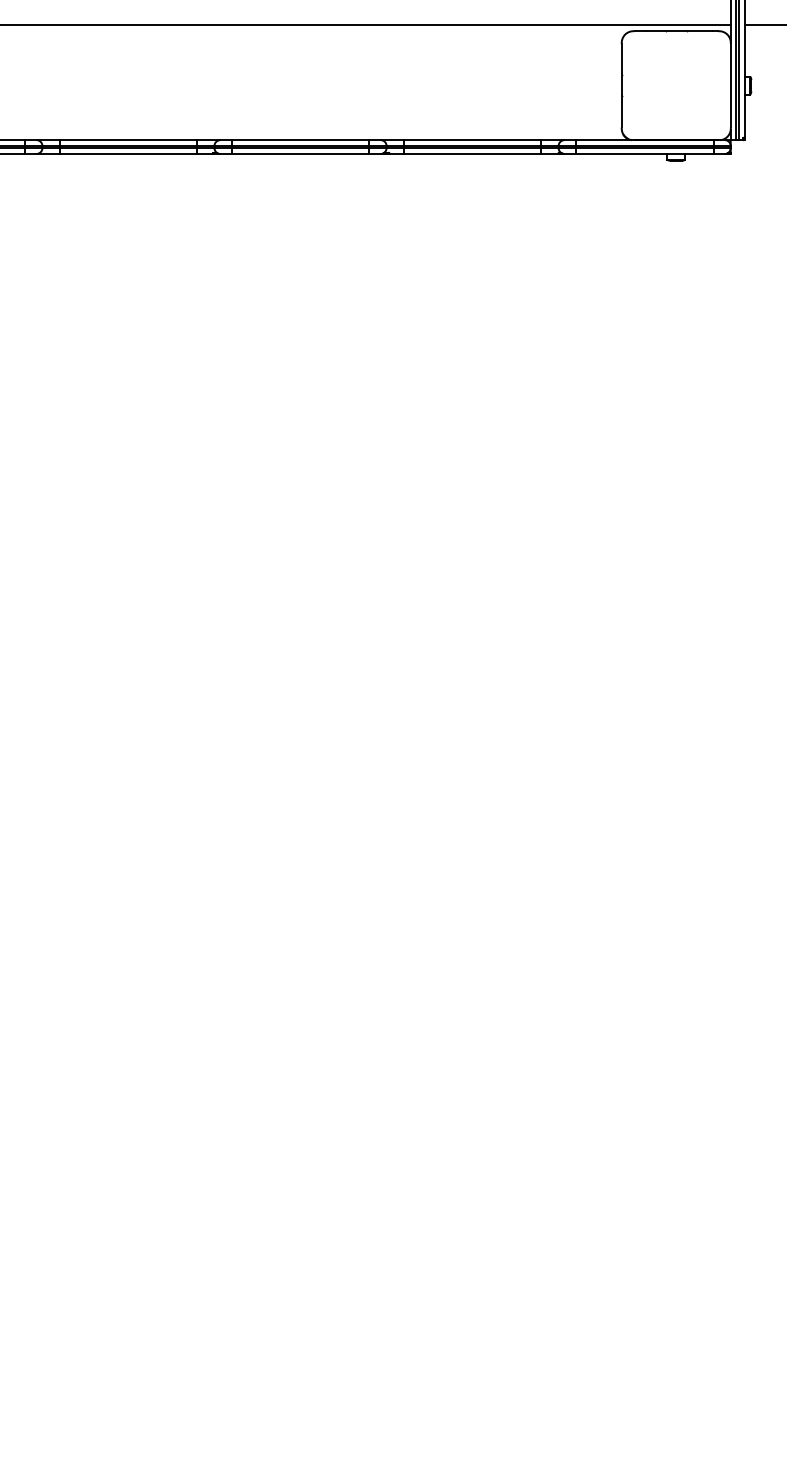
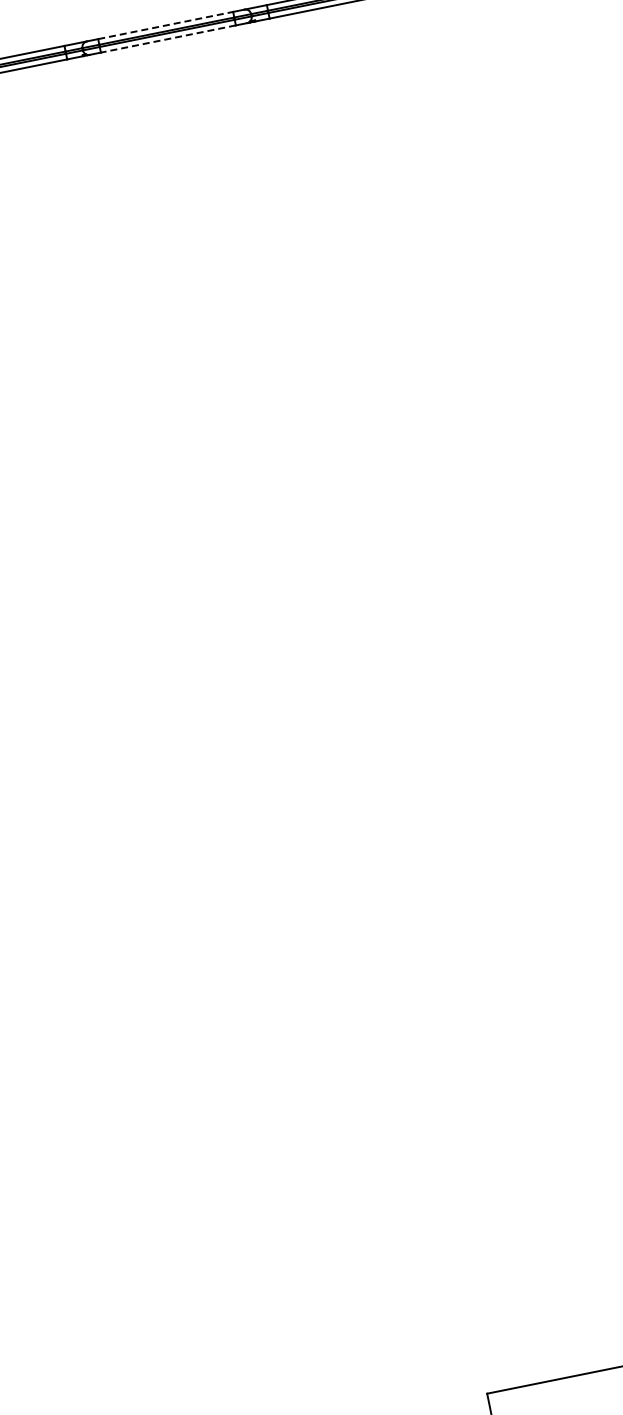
line: (300, 140) -> (165, 25), solid -> dashed
line: (300, 153) -> (168, 38), solid -> dashed

